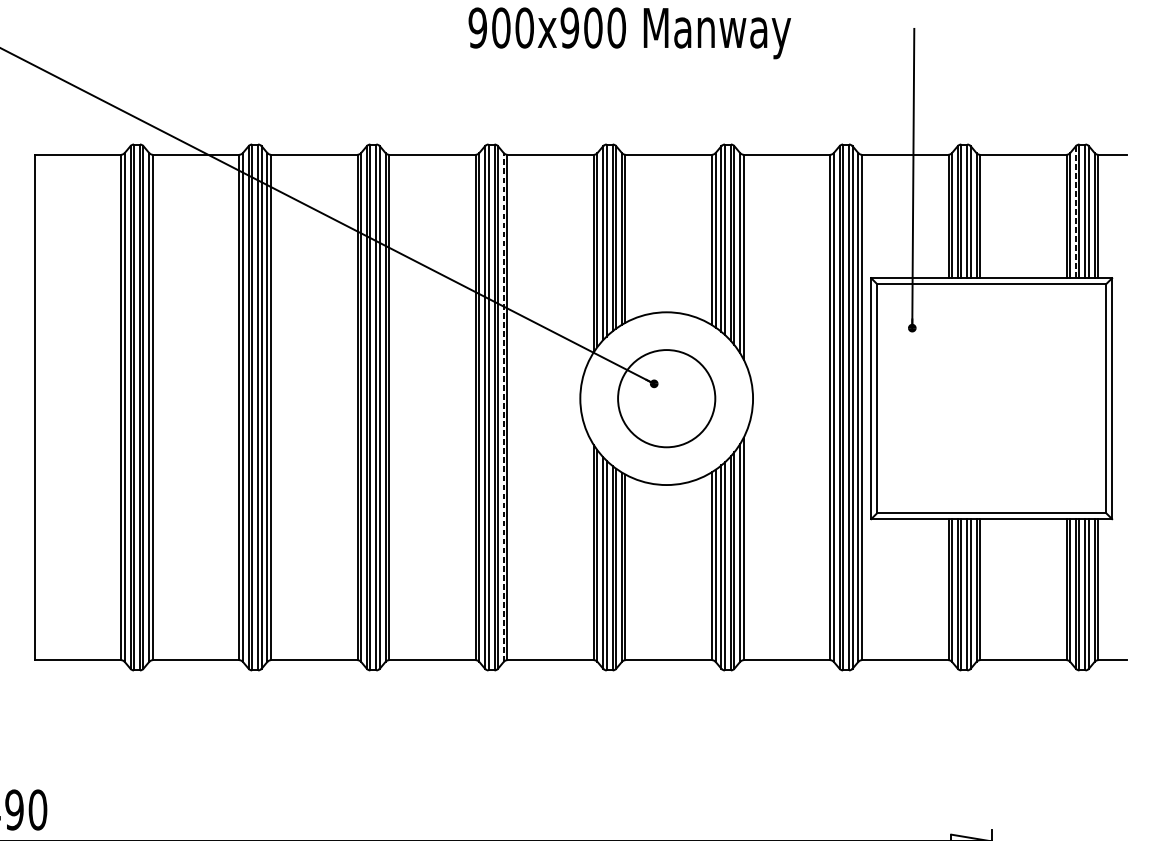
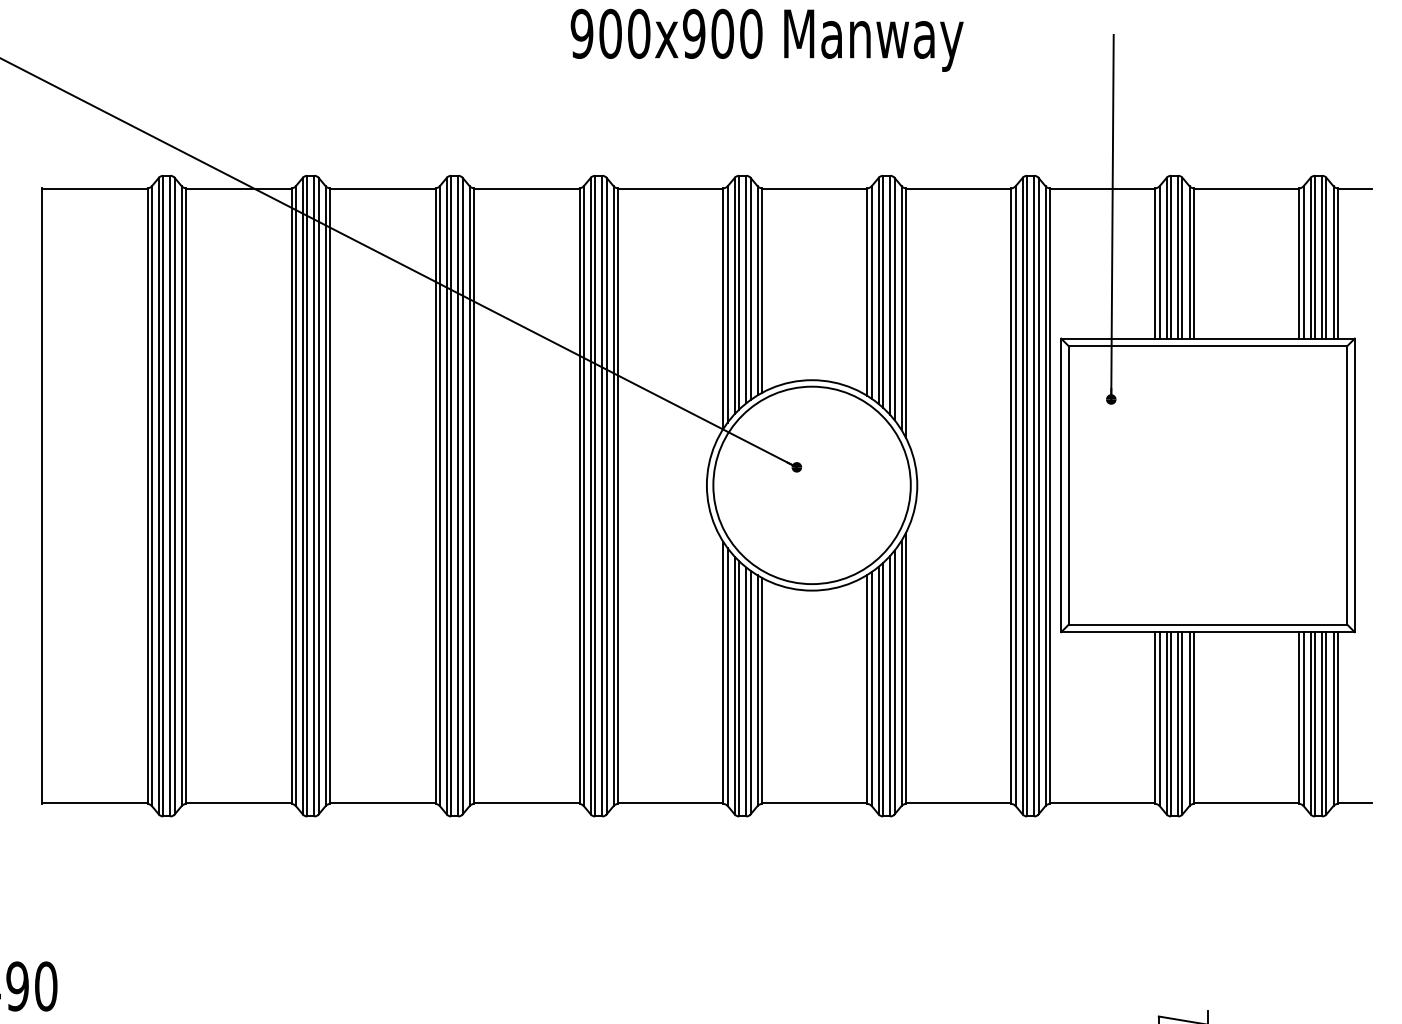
line: (1075, 211) -> (1310, 257), dashed -> solid
circle: (666, 398) -> (811, 485), size x1.67
line: (503, 407) -> (613, 496), dashed -> solid

